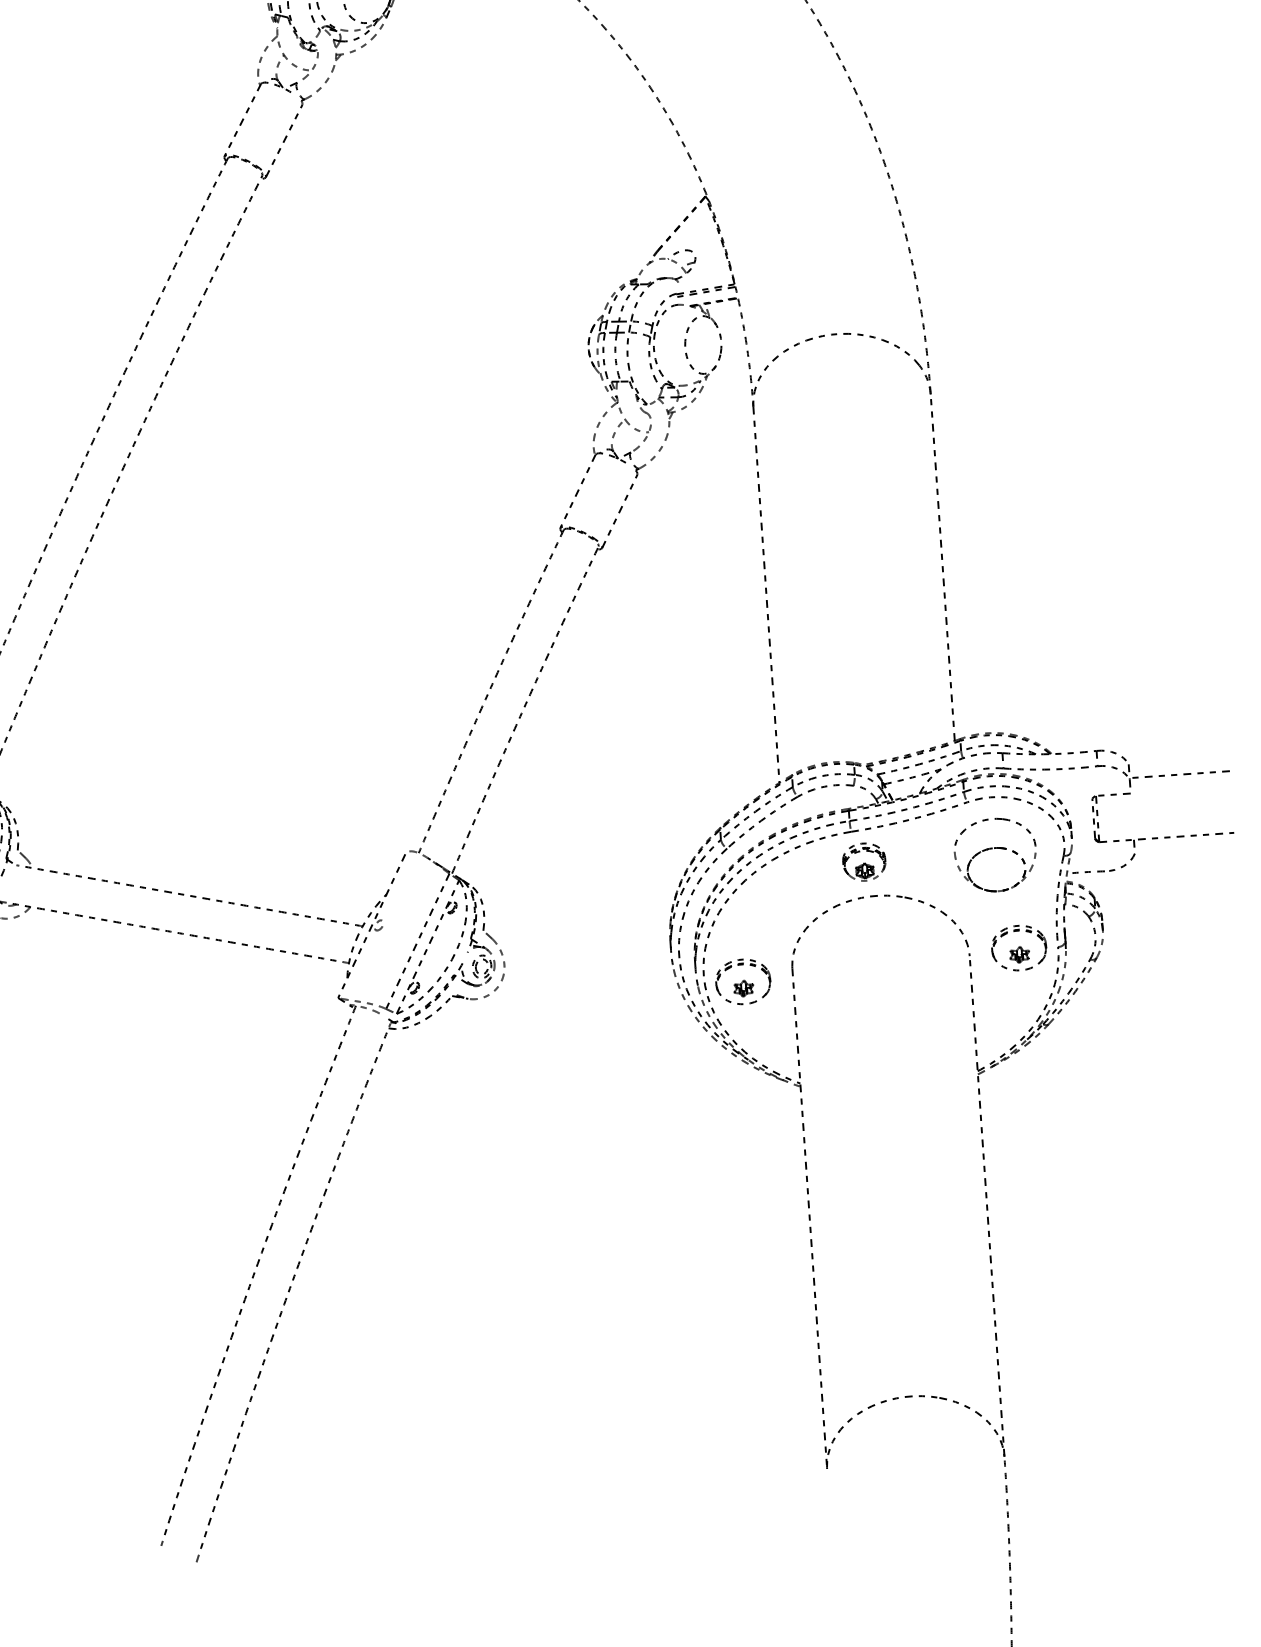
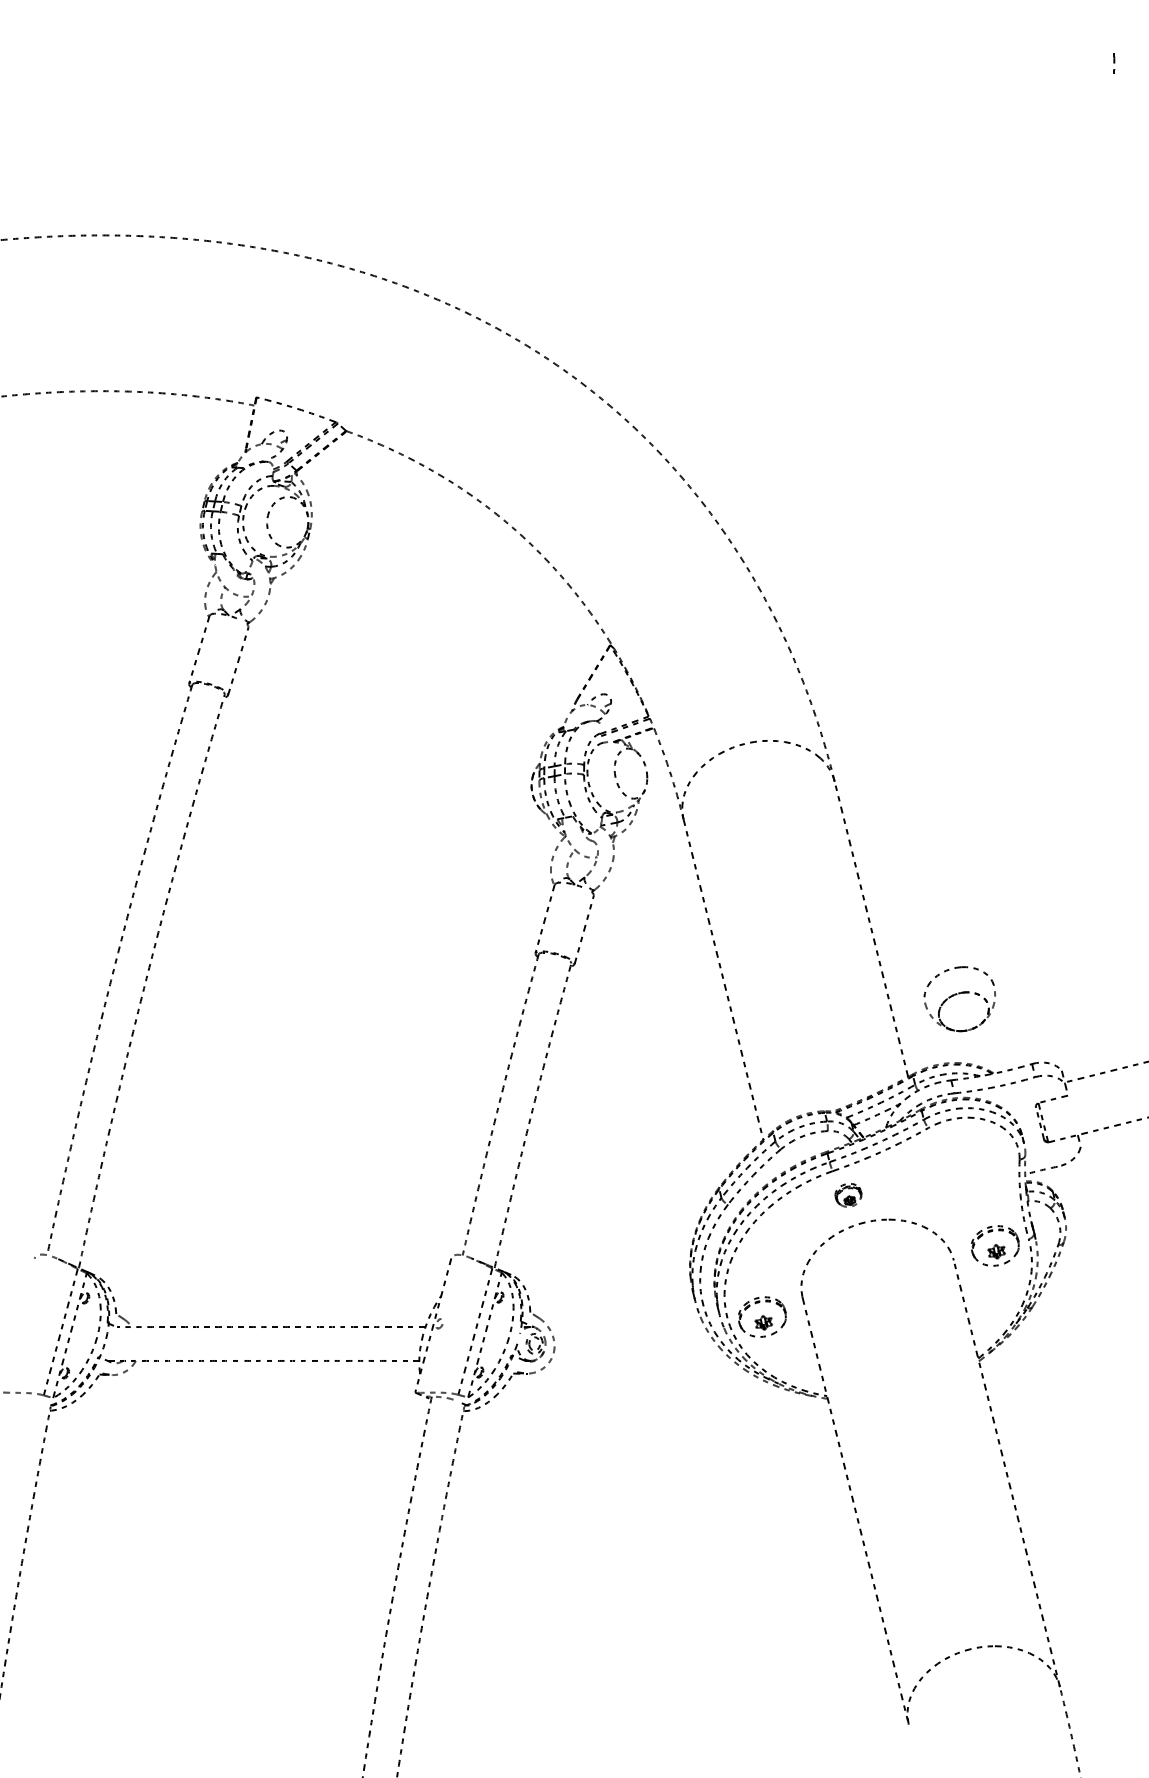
part: (994, 855) -> (959, 999), moved
part: (864, 862) -> (848, 1195), size x0.7

